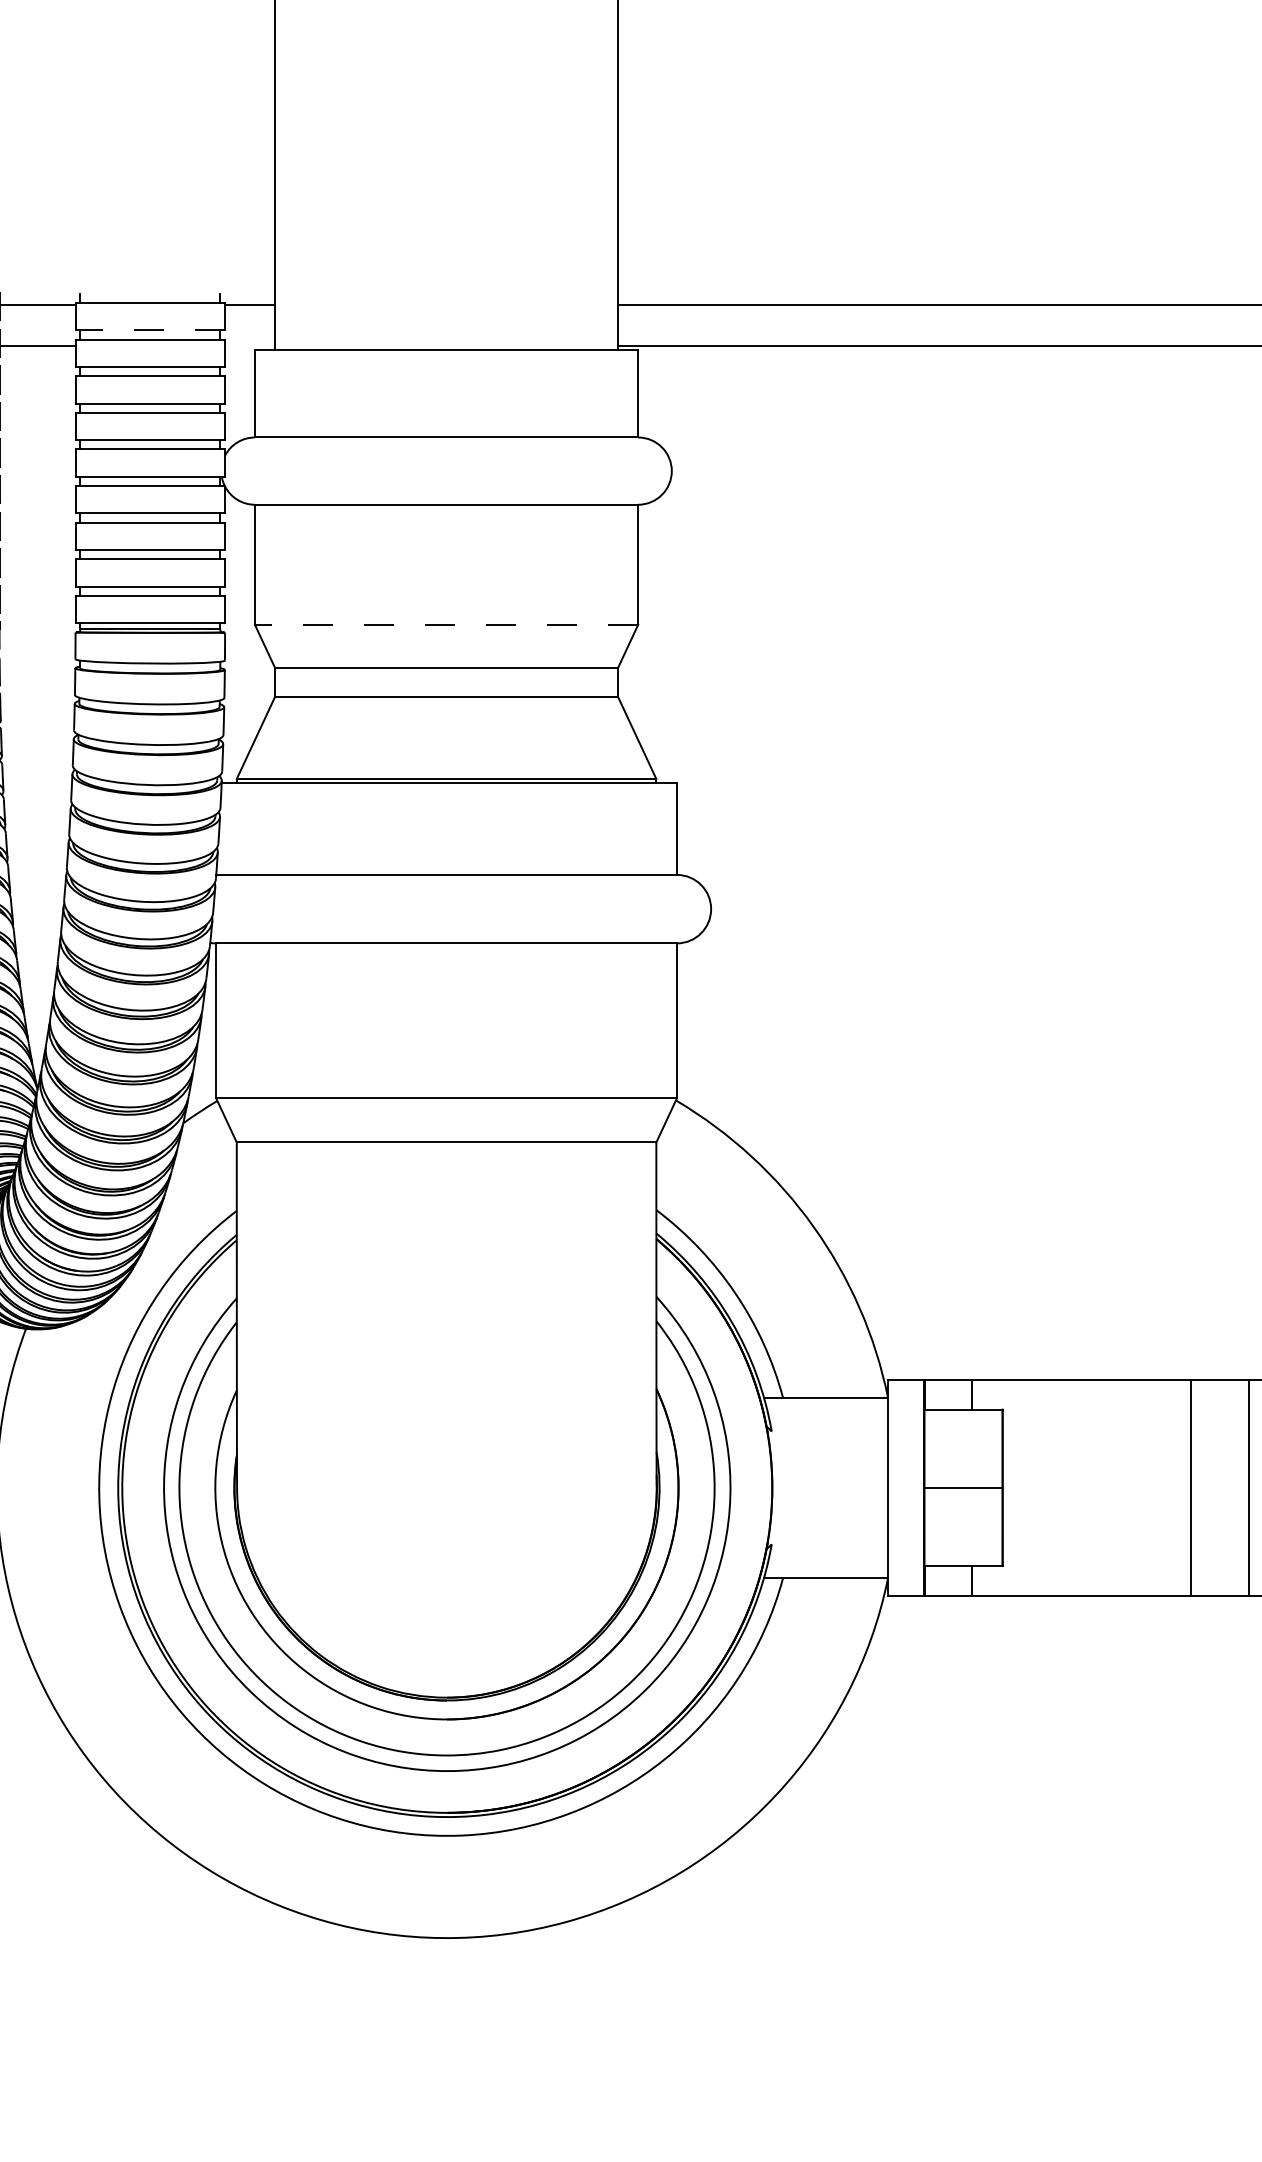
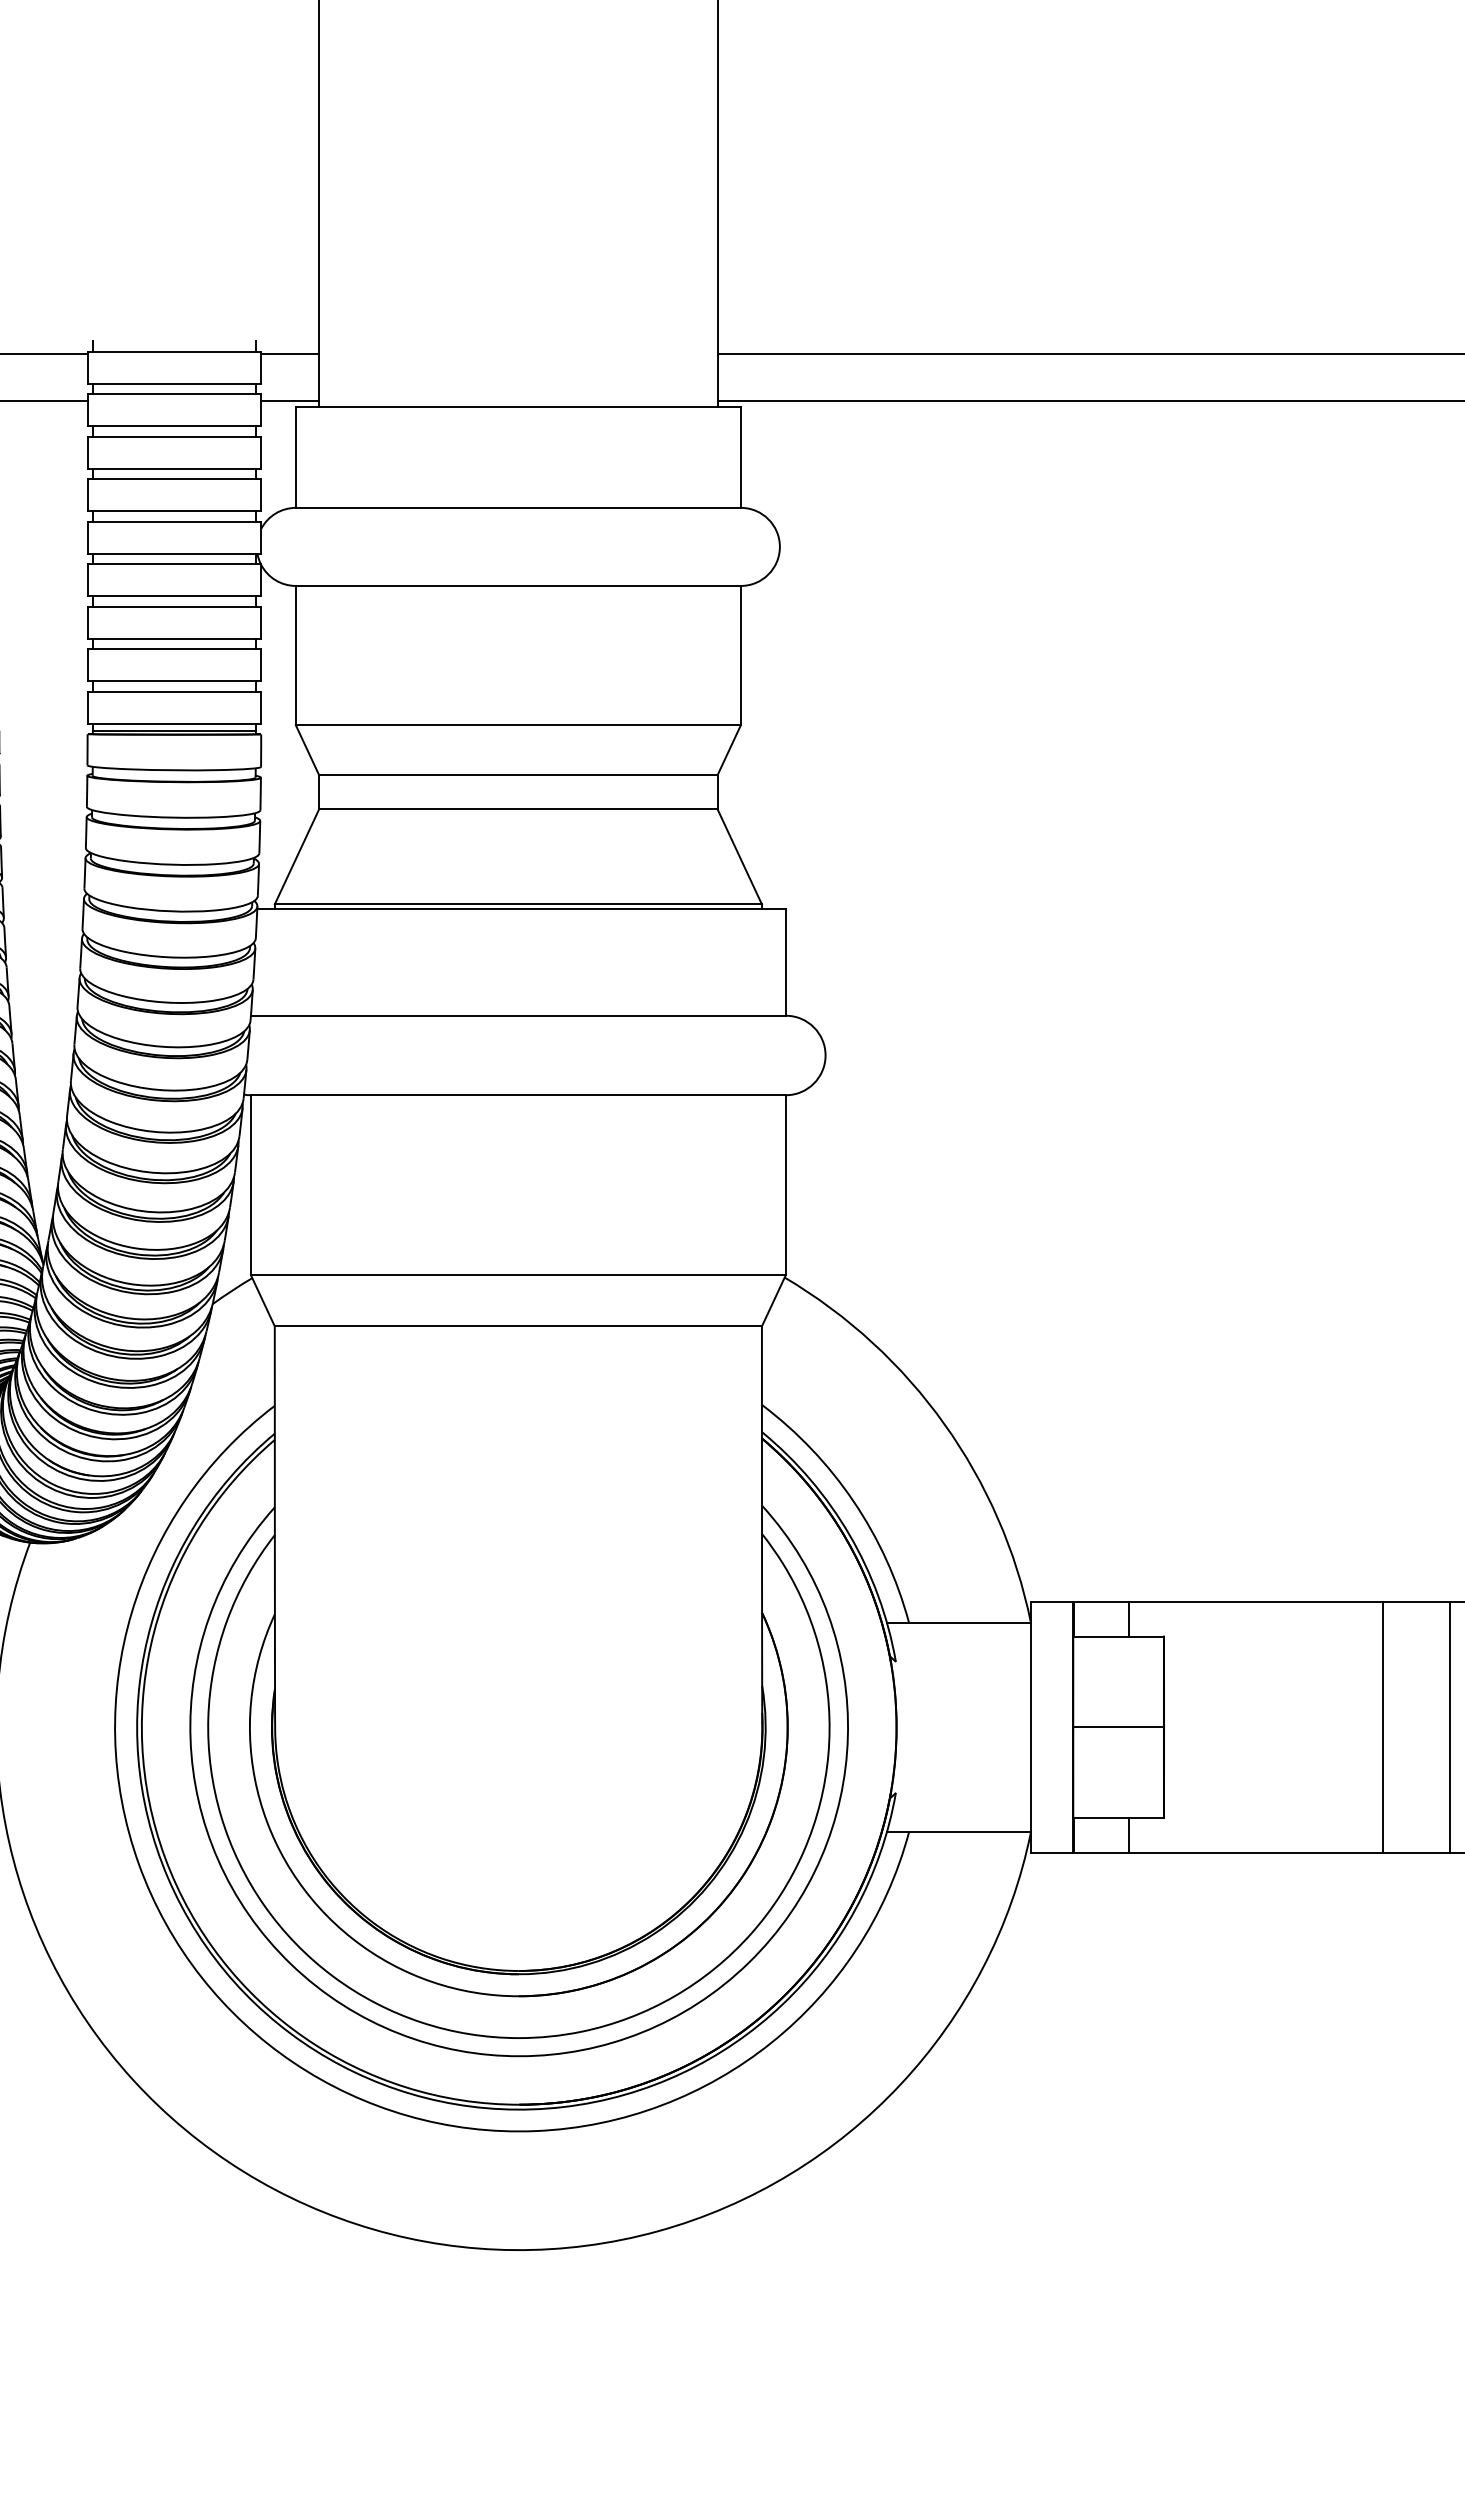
line: (150, 330) -> (174, 383), dashed -> solid
line: (250, 345) -> (290, 401), added
line: (445, 624) -> (517, 725), dashed -> solid

